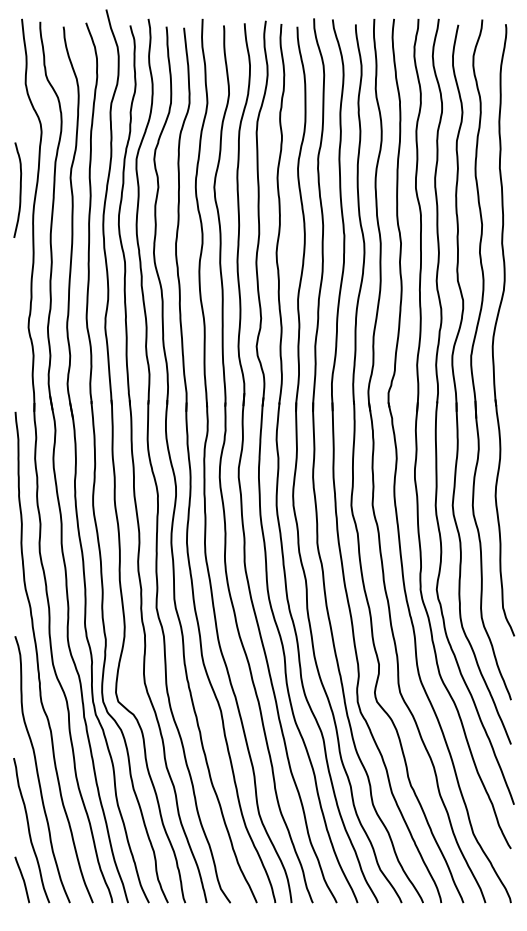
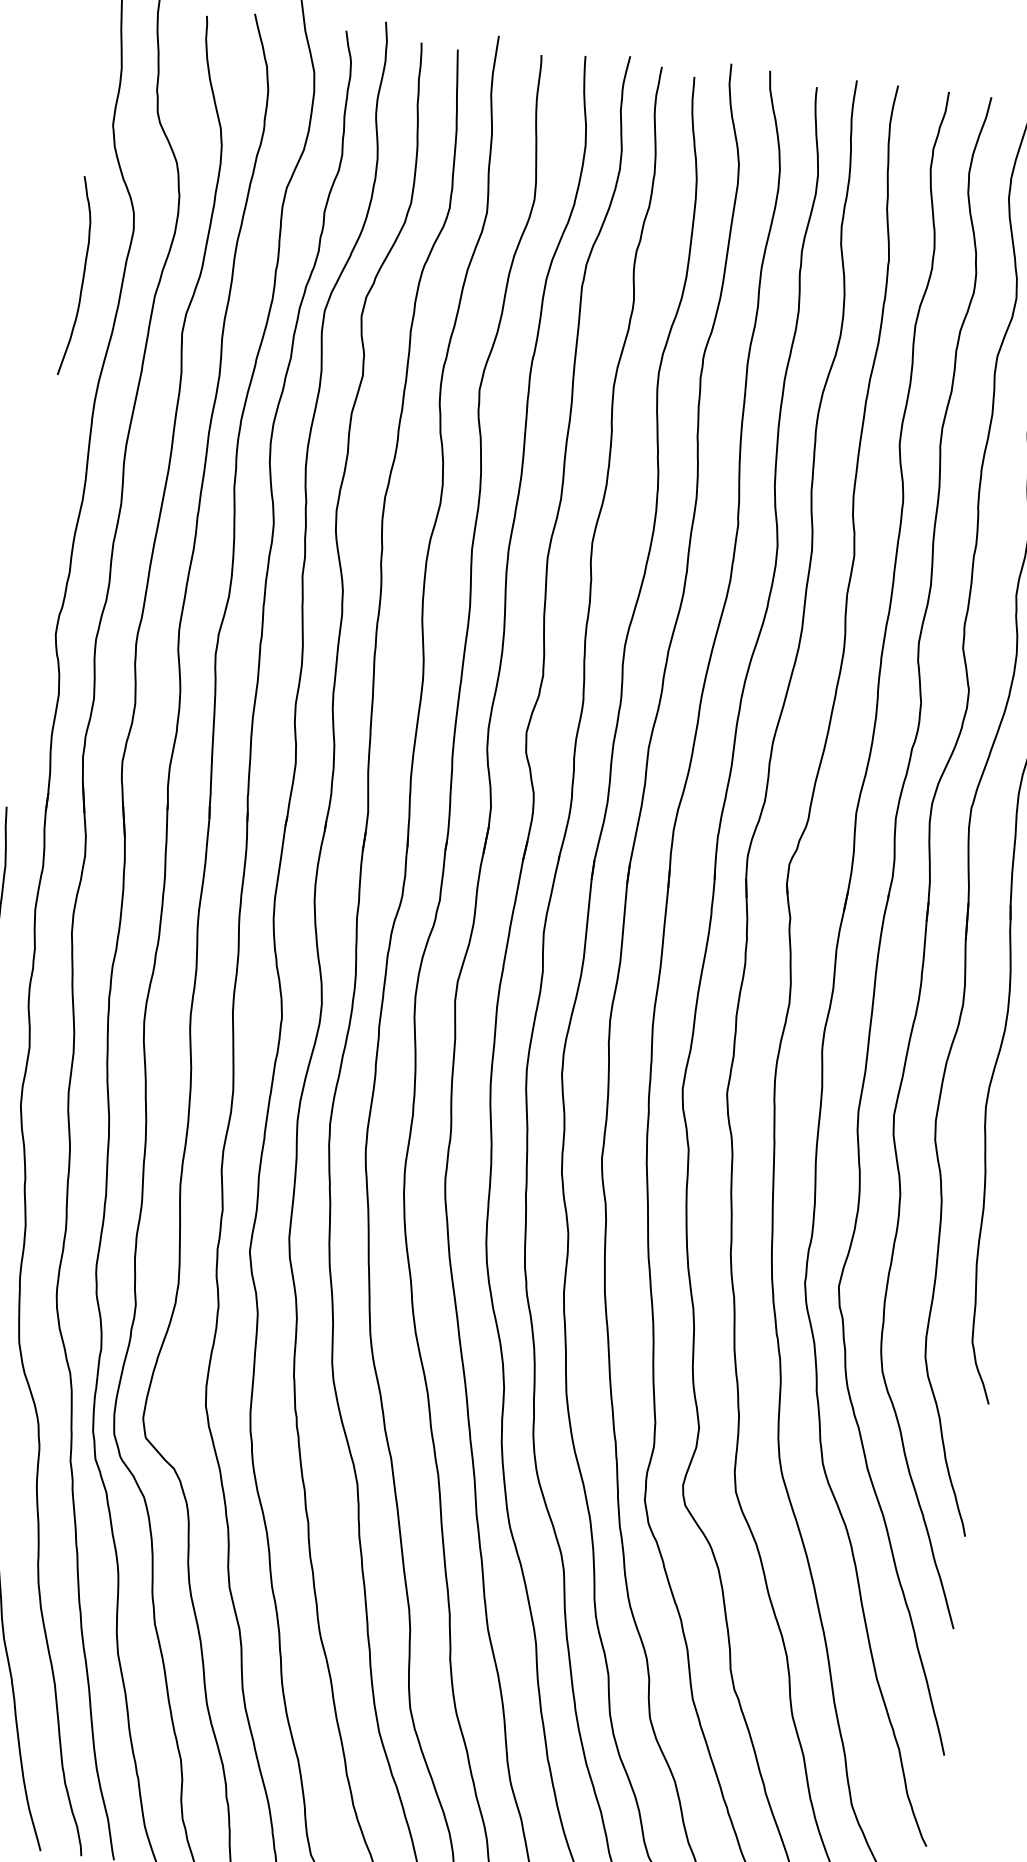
curve: (19, 189) -> (81, 275), moved

